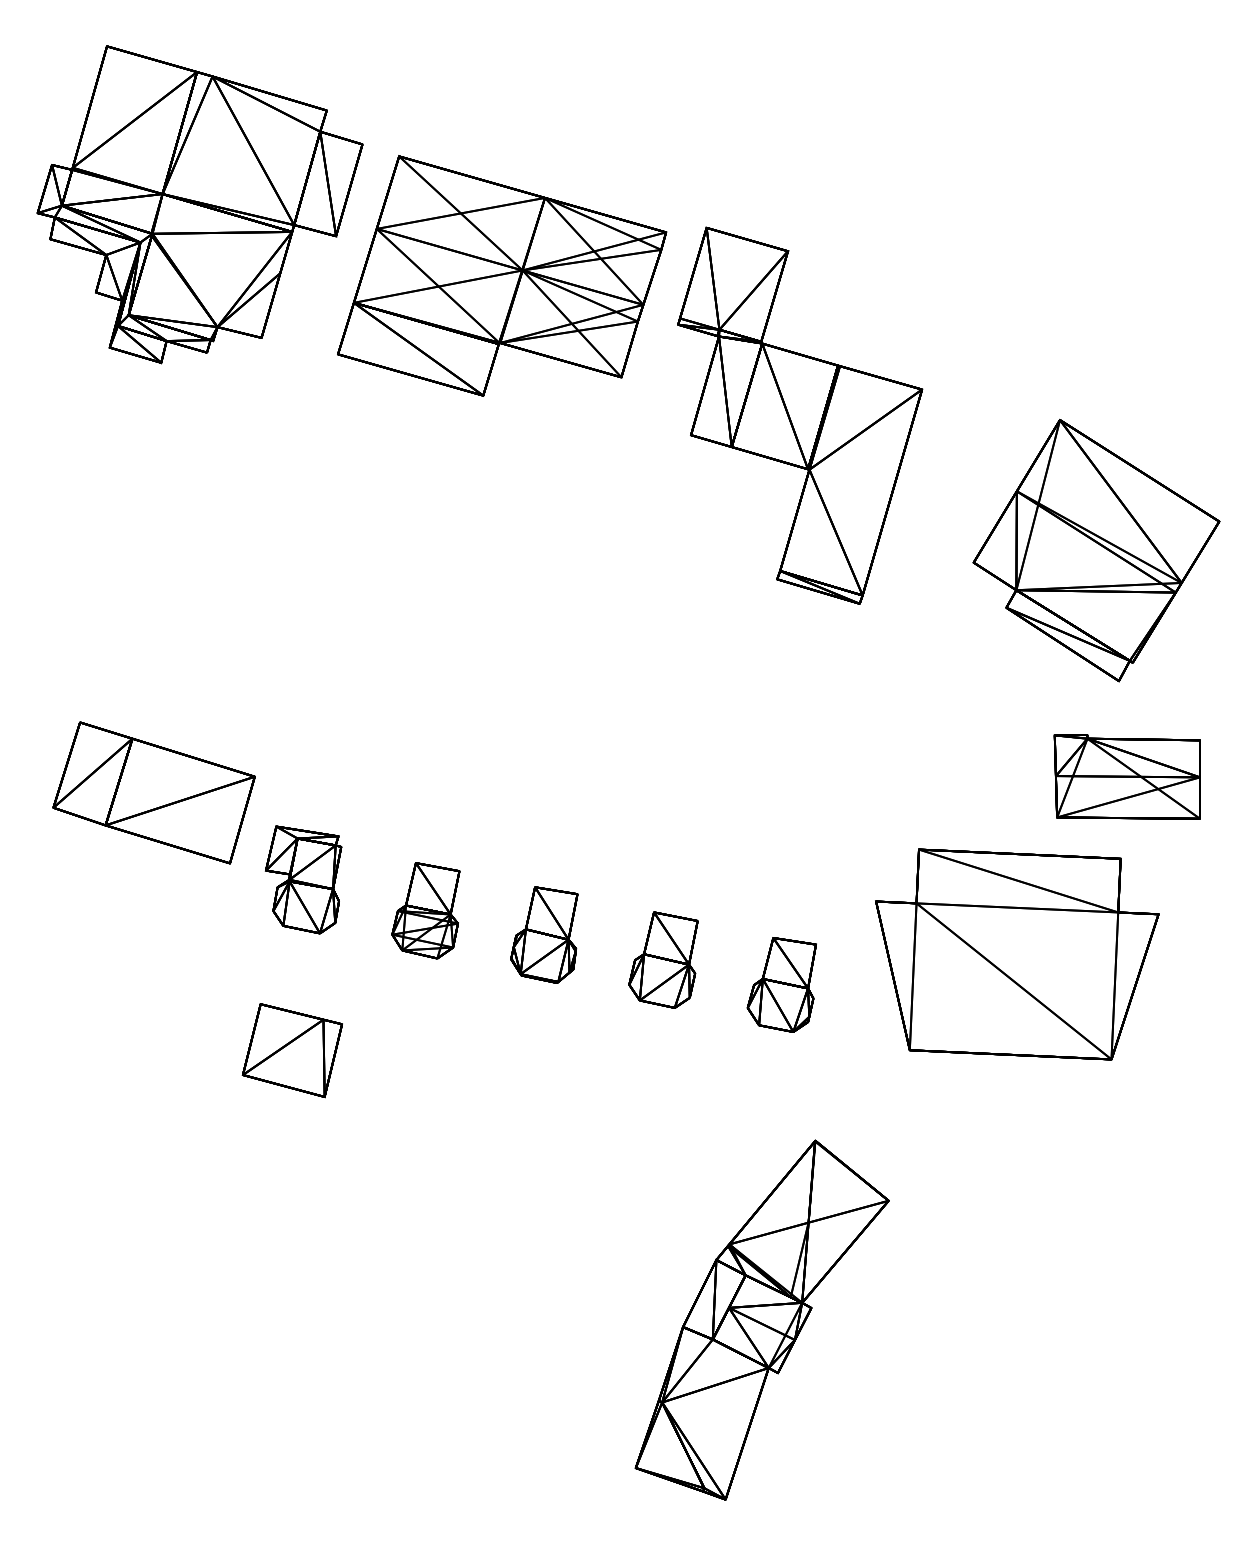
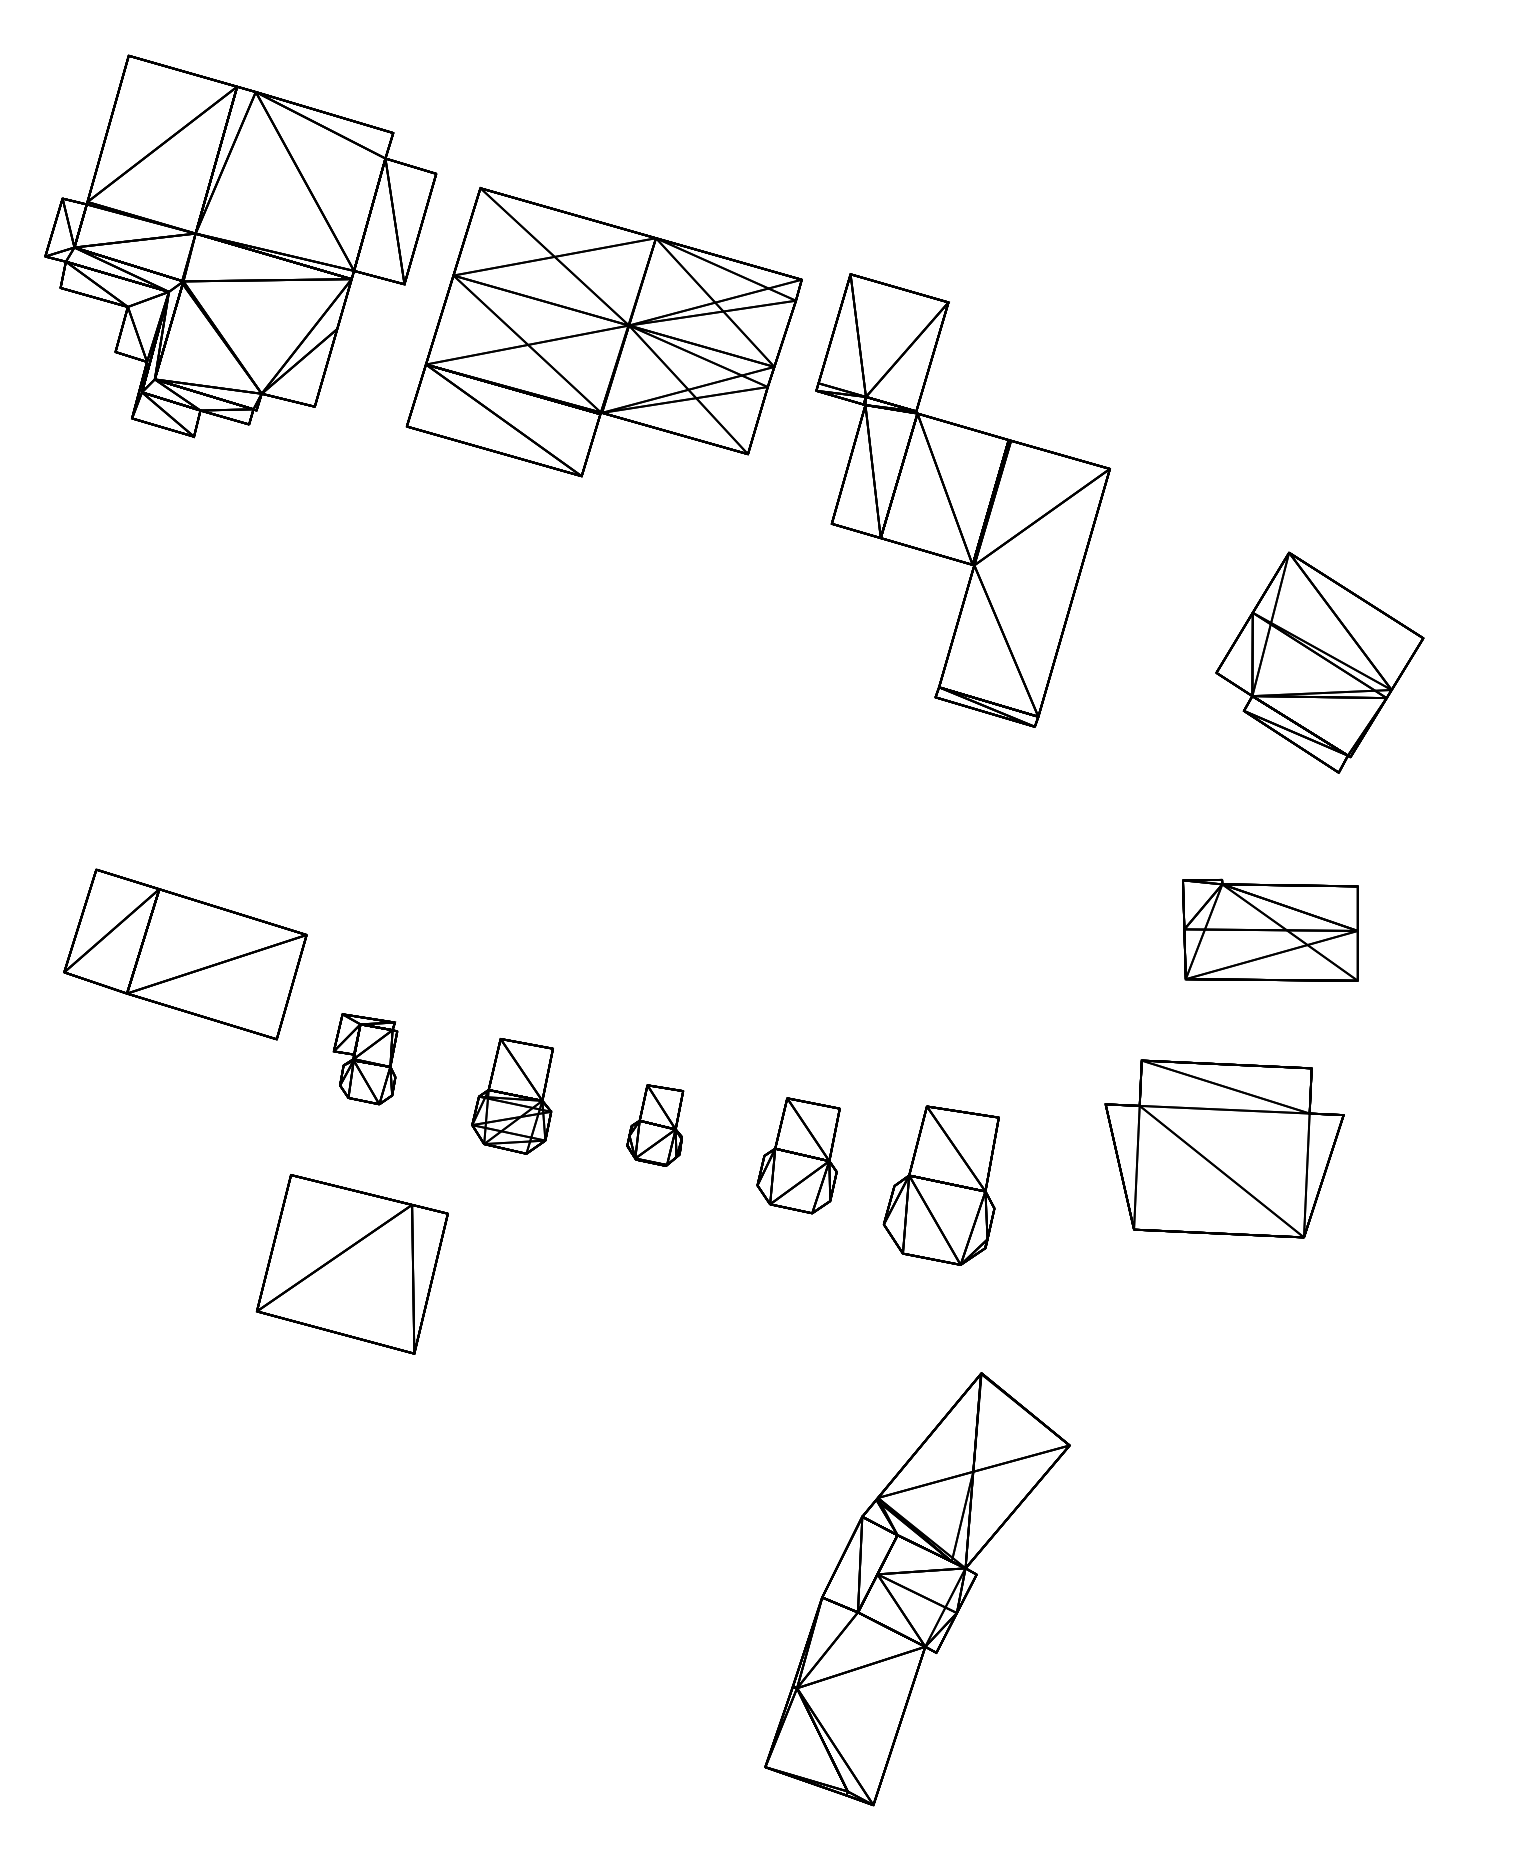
part: (1096, 550) -> (1319, 662), size x0.7
part: (1126, 776) -> (1269, 929), moved
part: (303, 879) -> (365, 1058), size x0.7
part: (544, 934) -> (655, 1124), size x0.7
part: (1017, 954) -> (1224, 1148), size x0.7
part: (781, 984) -> (940, 1185), size x1.4
part: (291, 1050) -> (350, 1264), size x1.6

